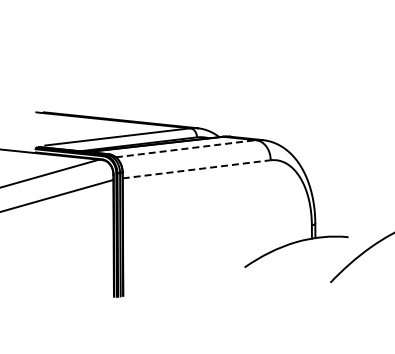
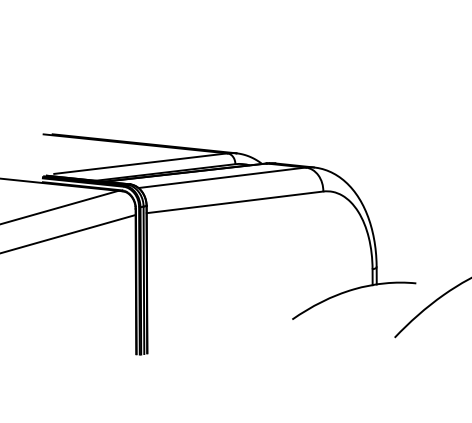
line: (185, 148) -> (221, 177), dashed -> solid
line: (197, 169) -> (236, 202), dashed -> solid

